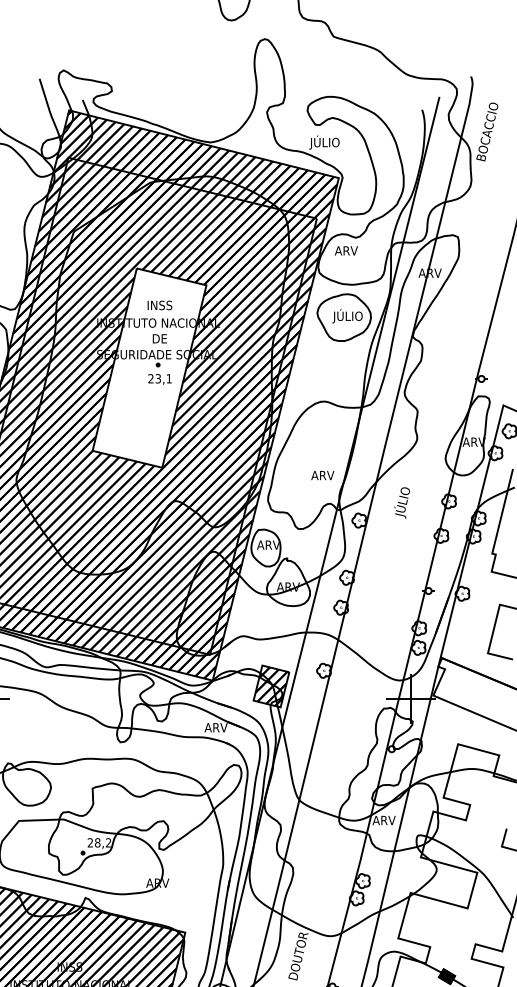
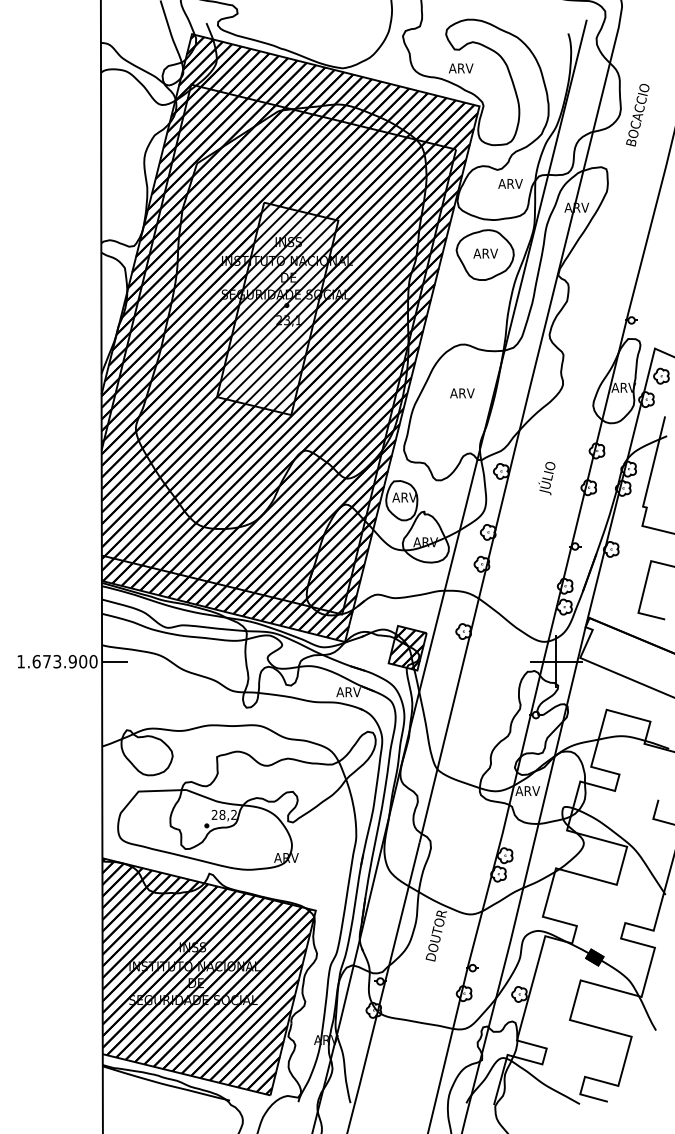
text: (487, 132) -> (637, 115), moved
text: (324, 142) -> (464, 68), JÚLIO -> ARV
text: (346, 250) -> (510, 183), moved
text: (347, 316) -> (488, 253), JÚLIO -> ARV
hatch: (148, 367) -> (276, 308), added
text: (322, 475) -> (462, 393), moved
text: (401, 502) -> (546, 478), moved

